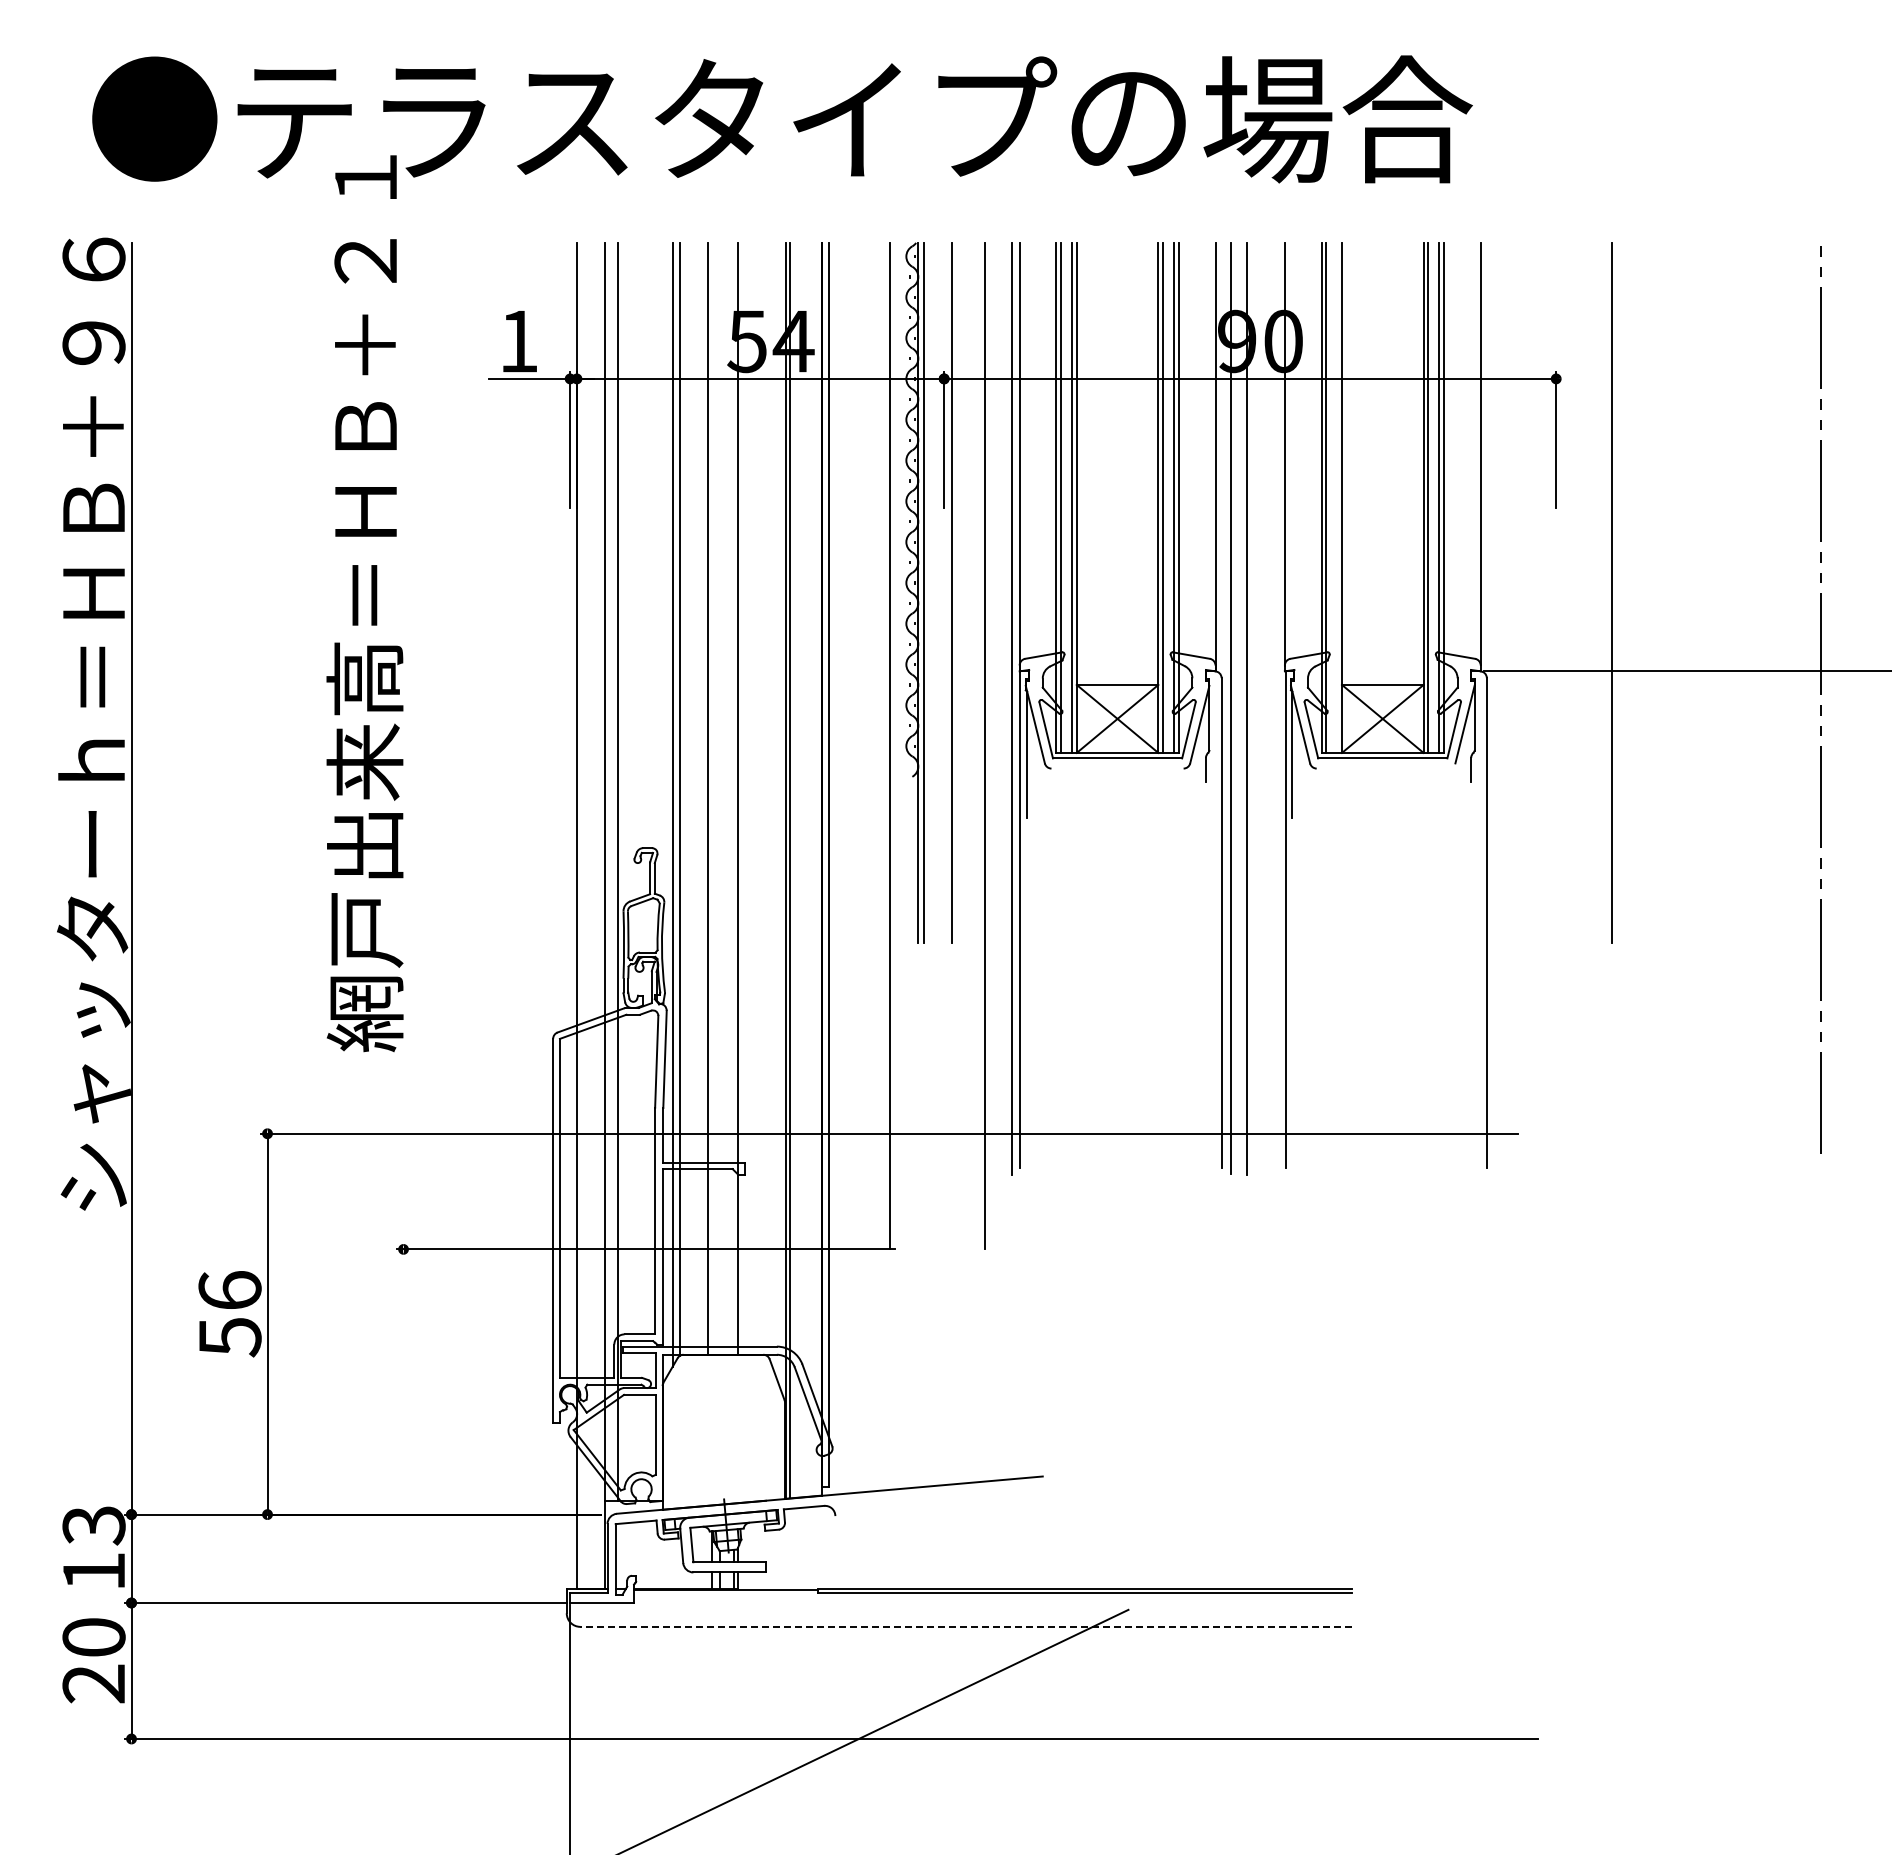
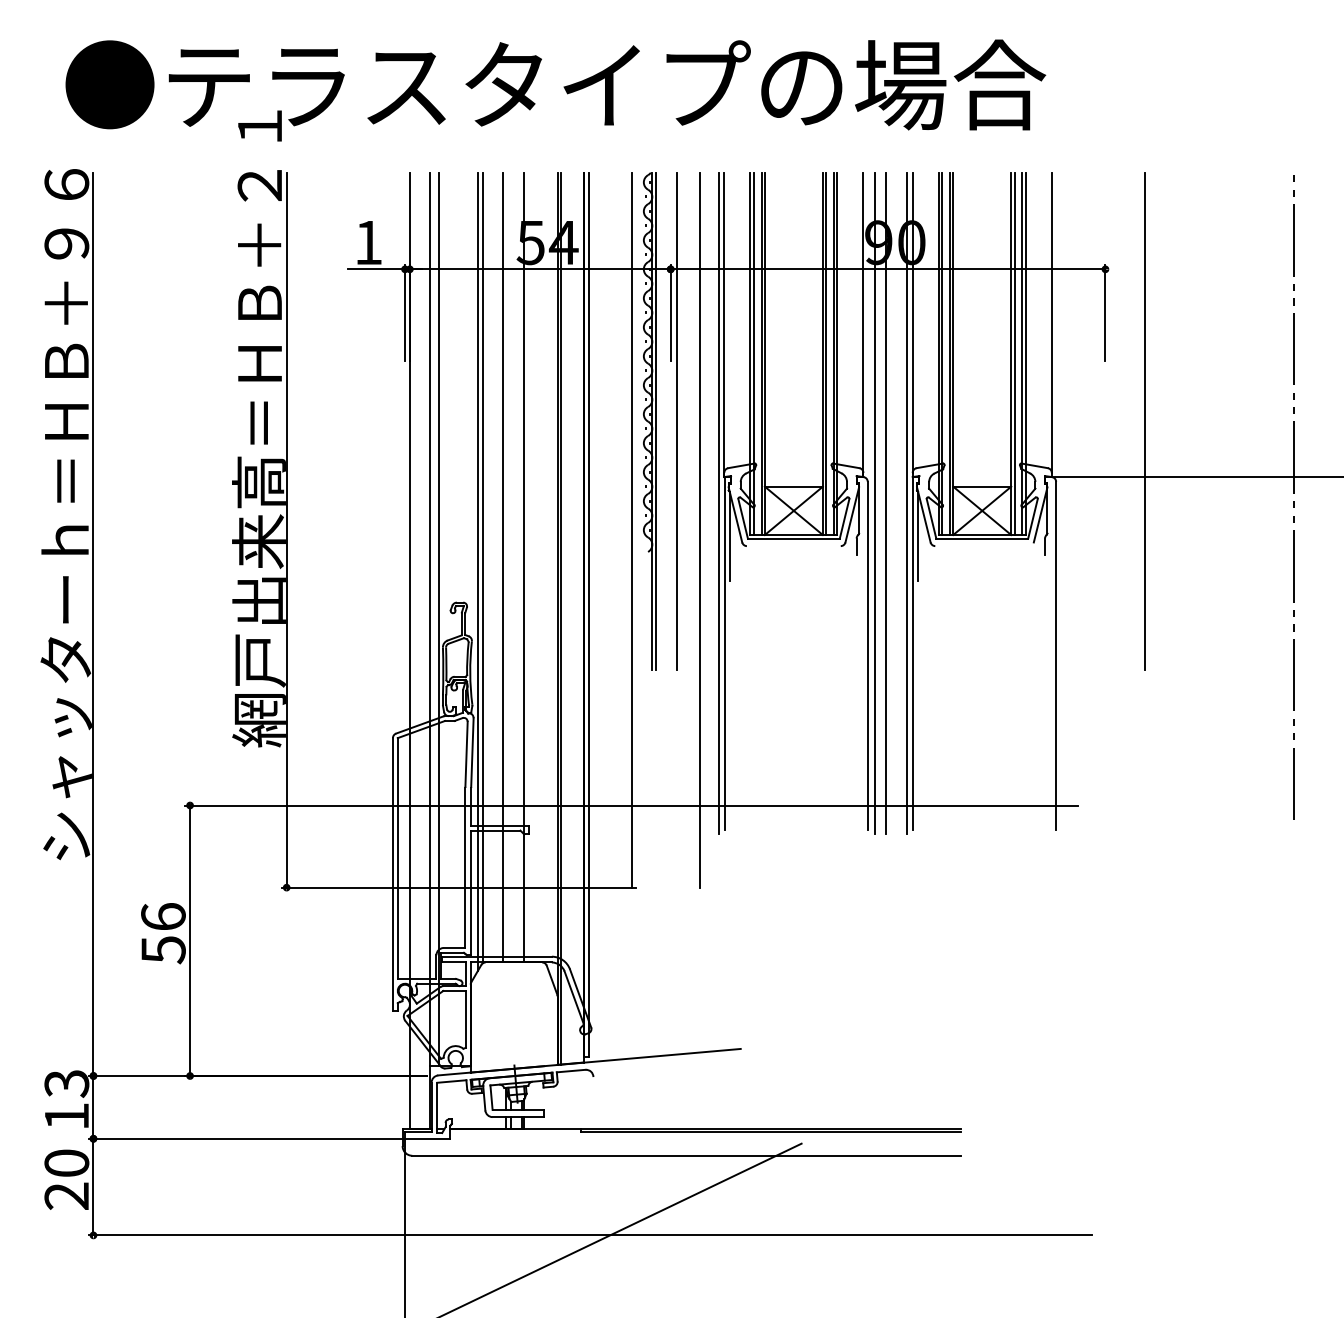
line: (1337, 497) -> (950, 353), added
line: (1277, 708) -> (907, 503), added
line: (403, 745) -> (286, 529), added
line: (966, 1626) -> (686, 1155), dashed -> solid

